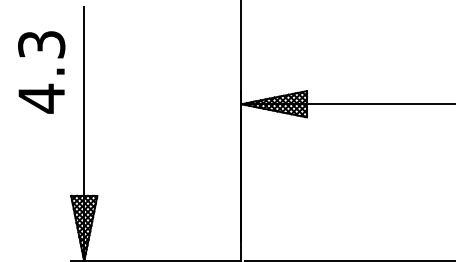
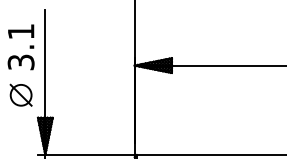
text: (40, 72) -> (20, 47), 4.3 -> 3.1
part: (40, 155) -> (20, 94), added

